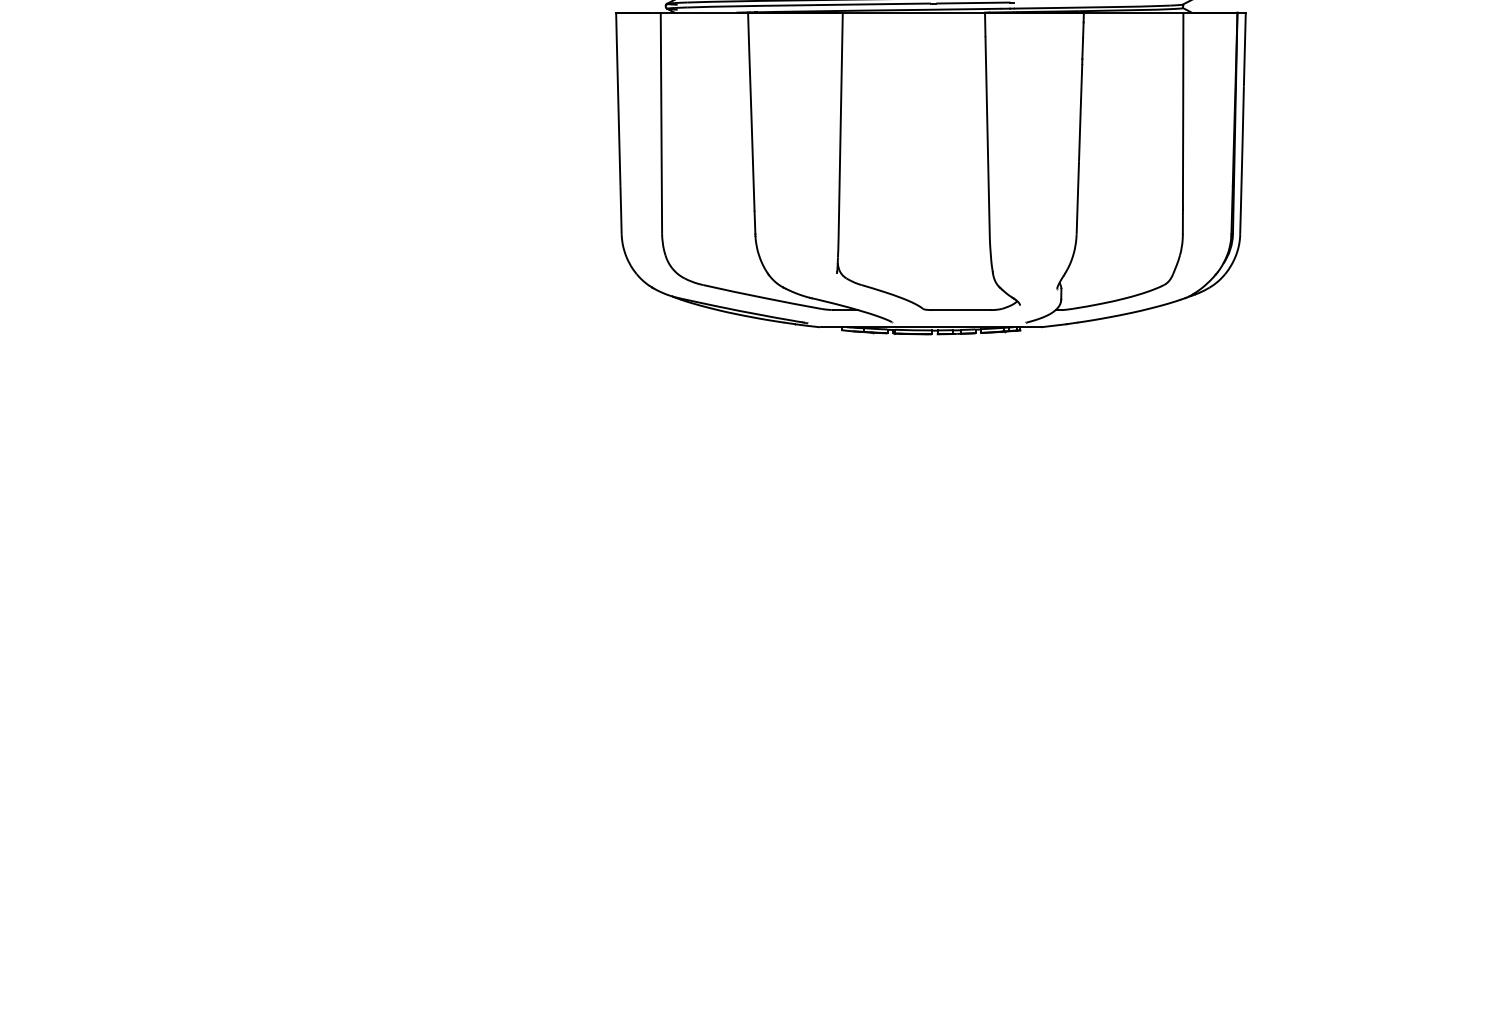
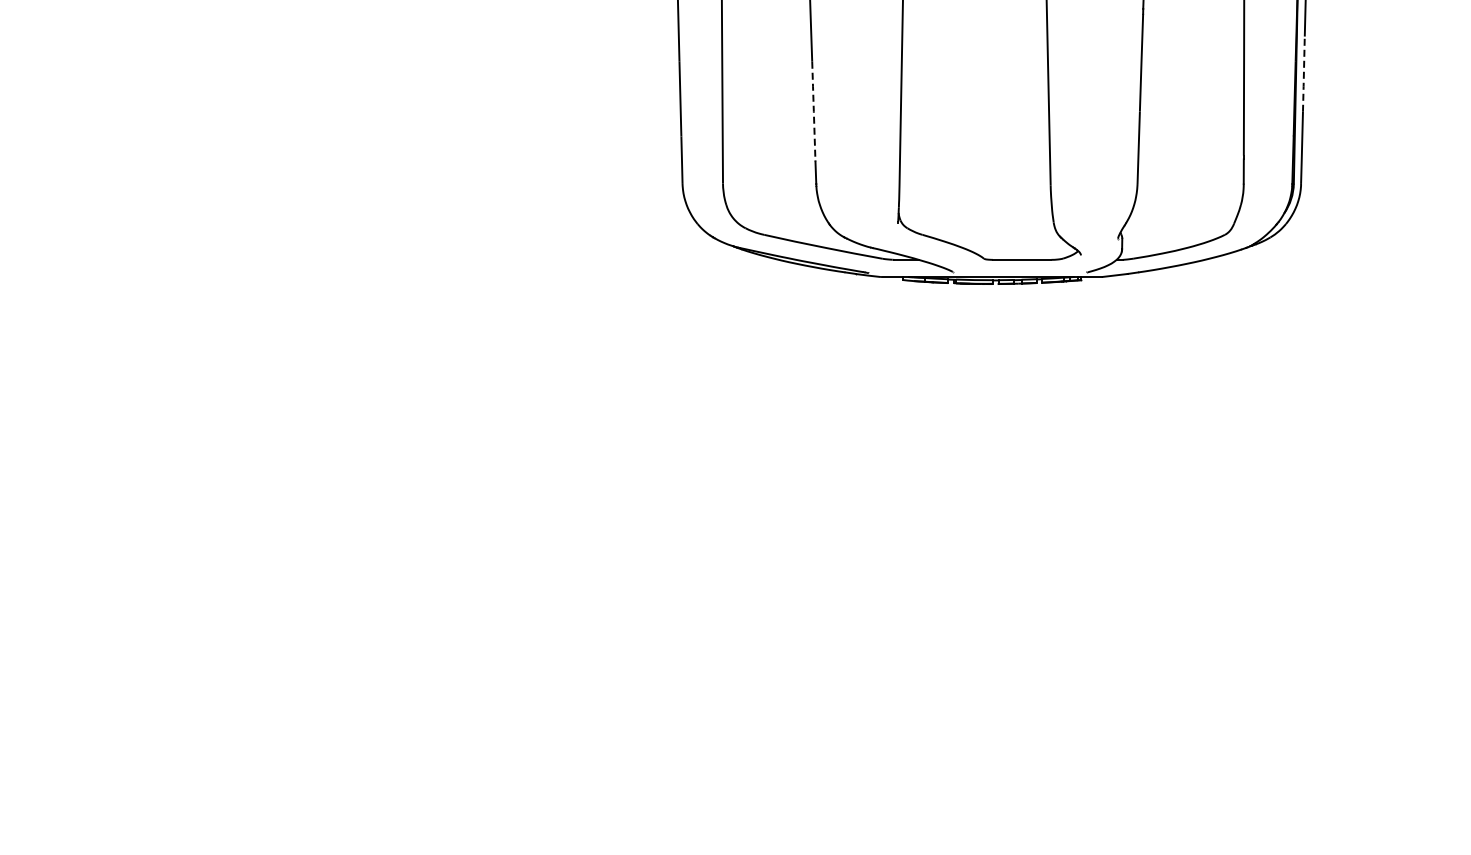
line: (1242, 125) -> (1303, 75), solid -> dashed
line: (752, 162) -> (813, 112), solid -> dashed

